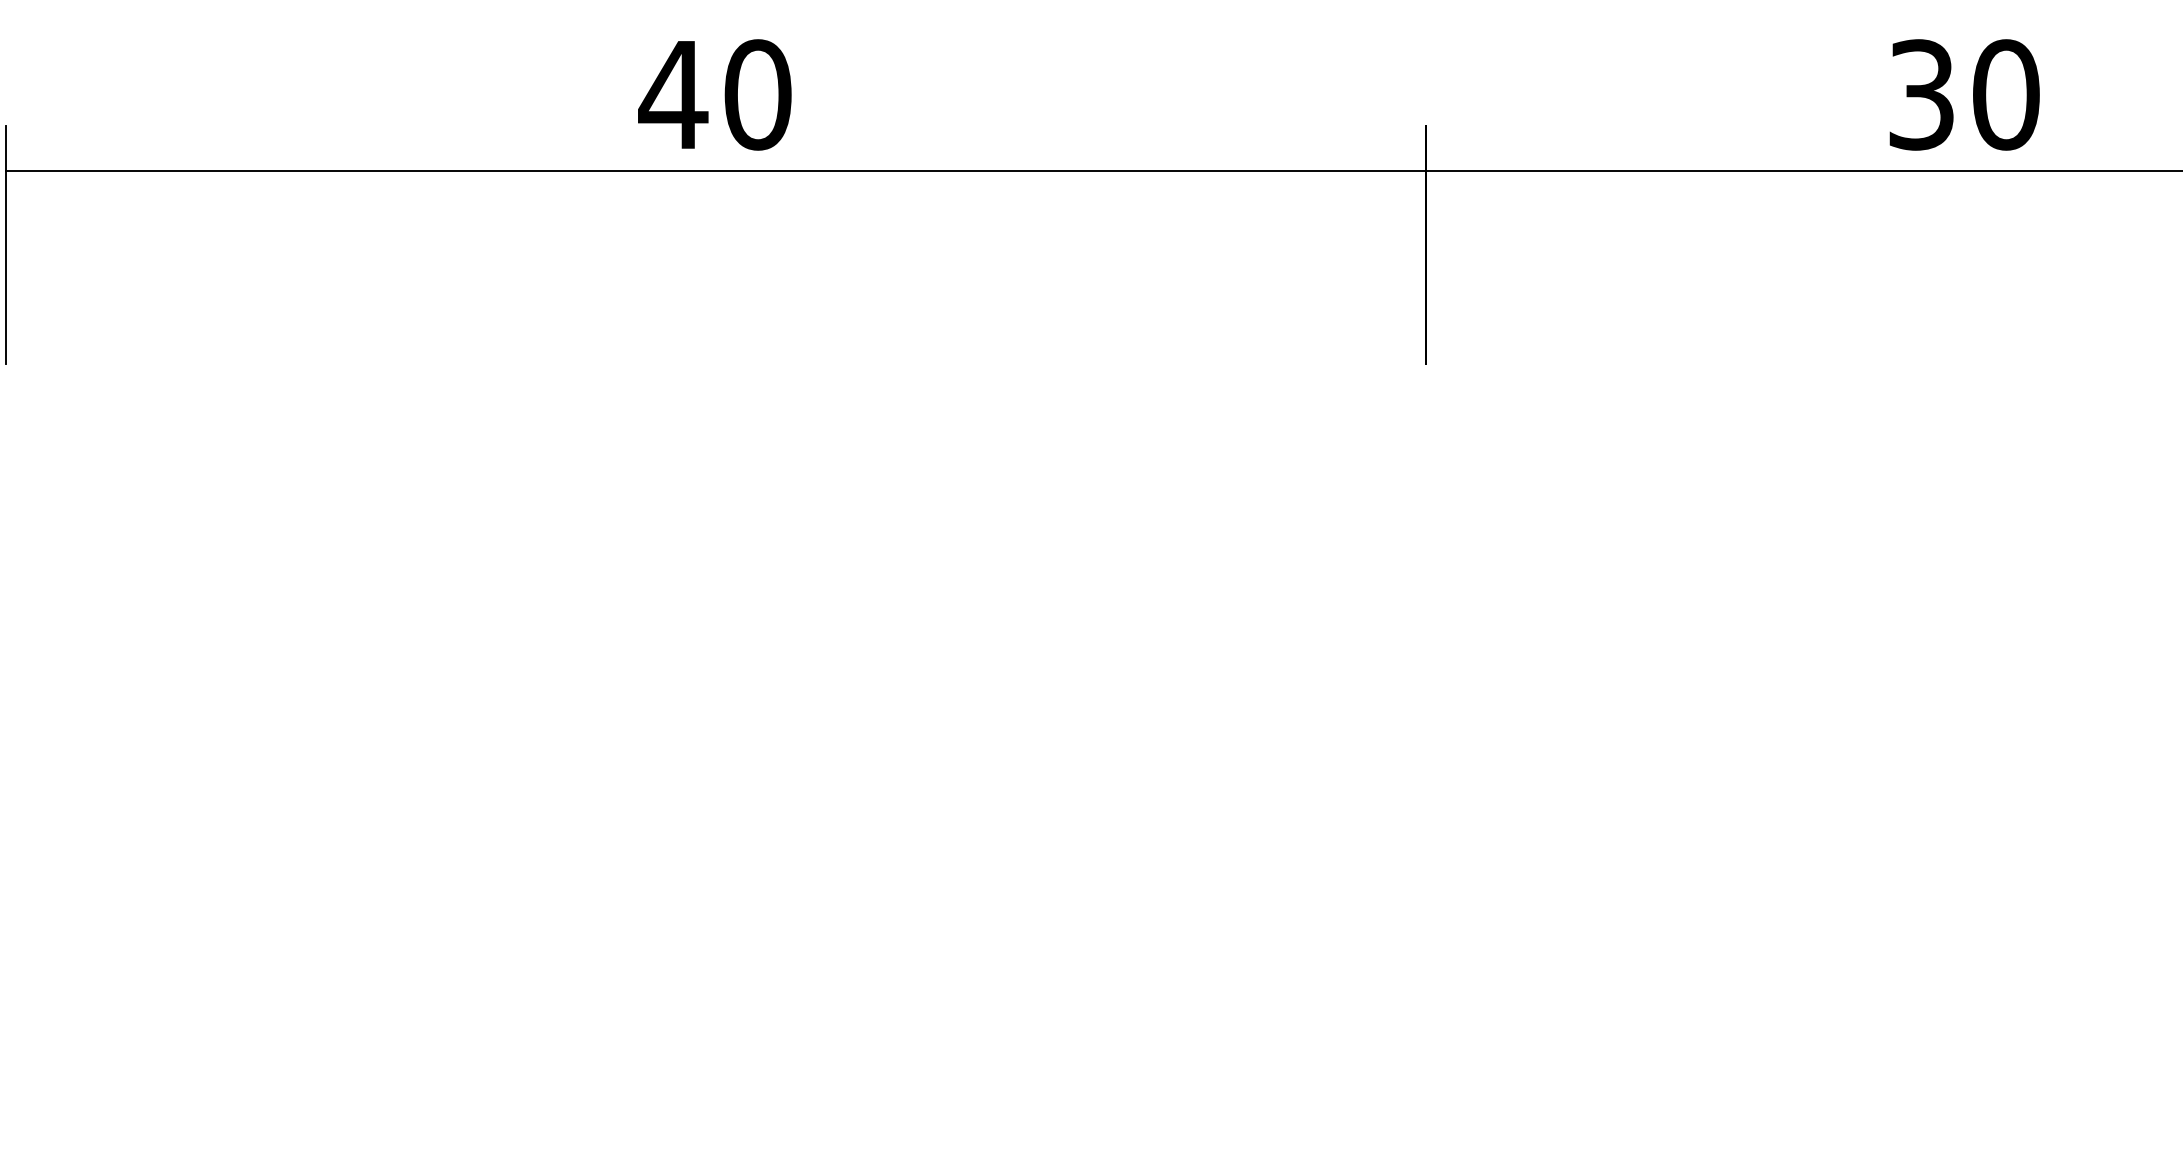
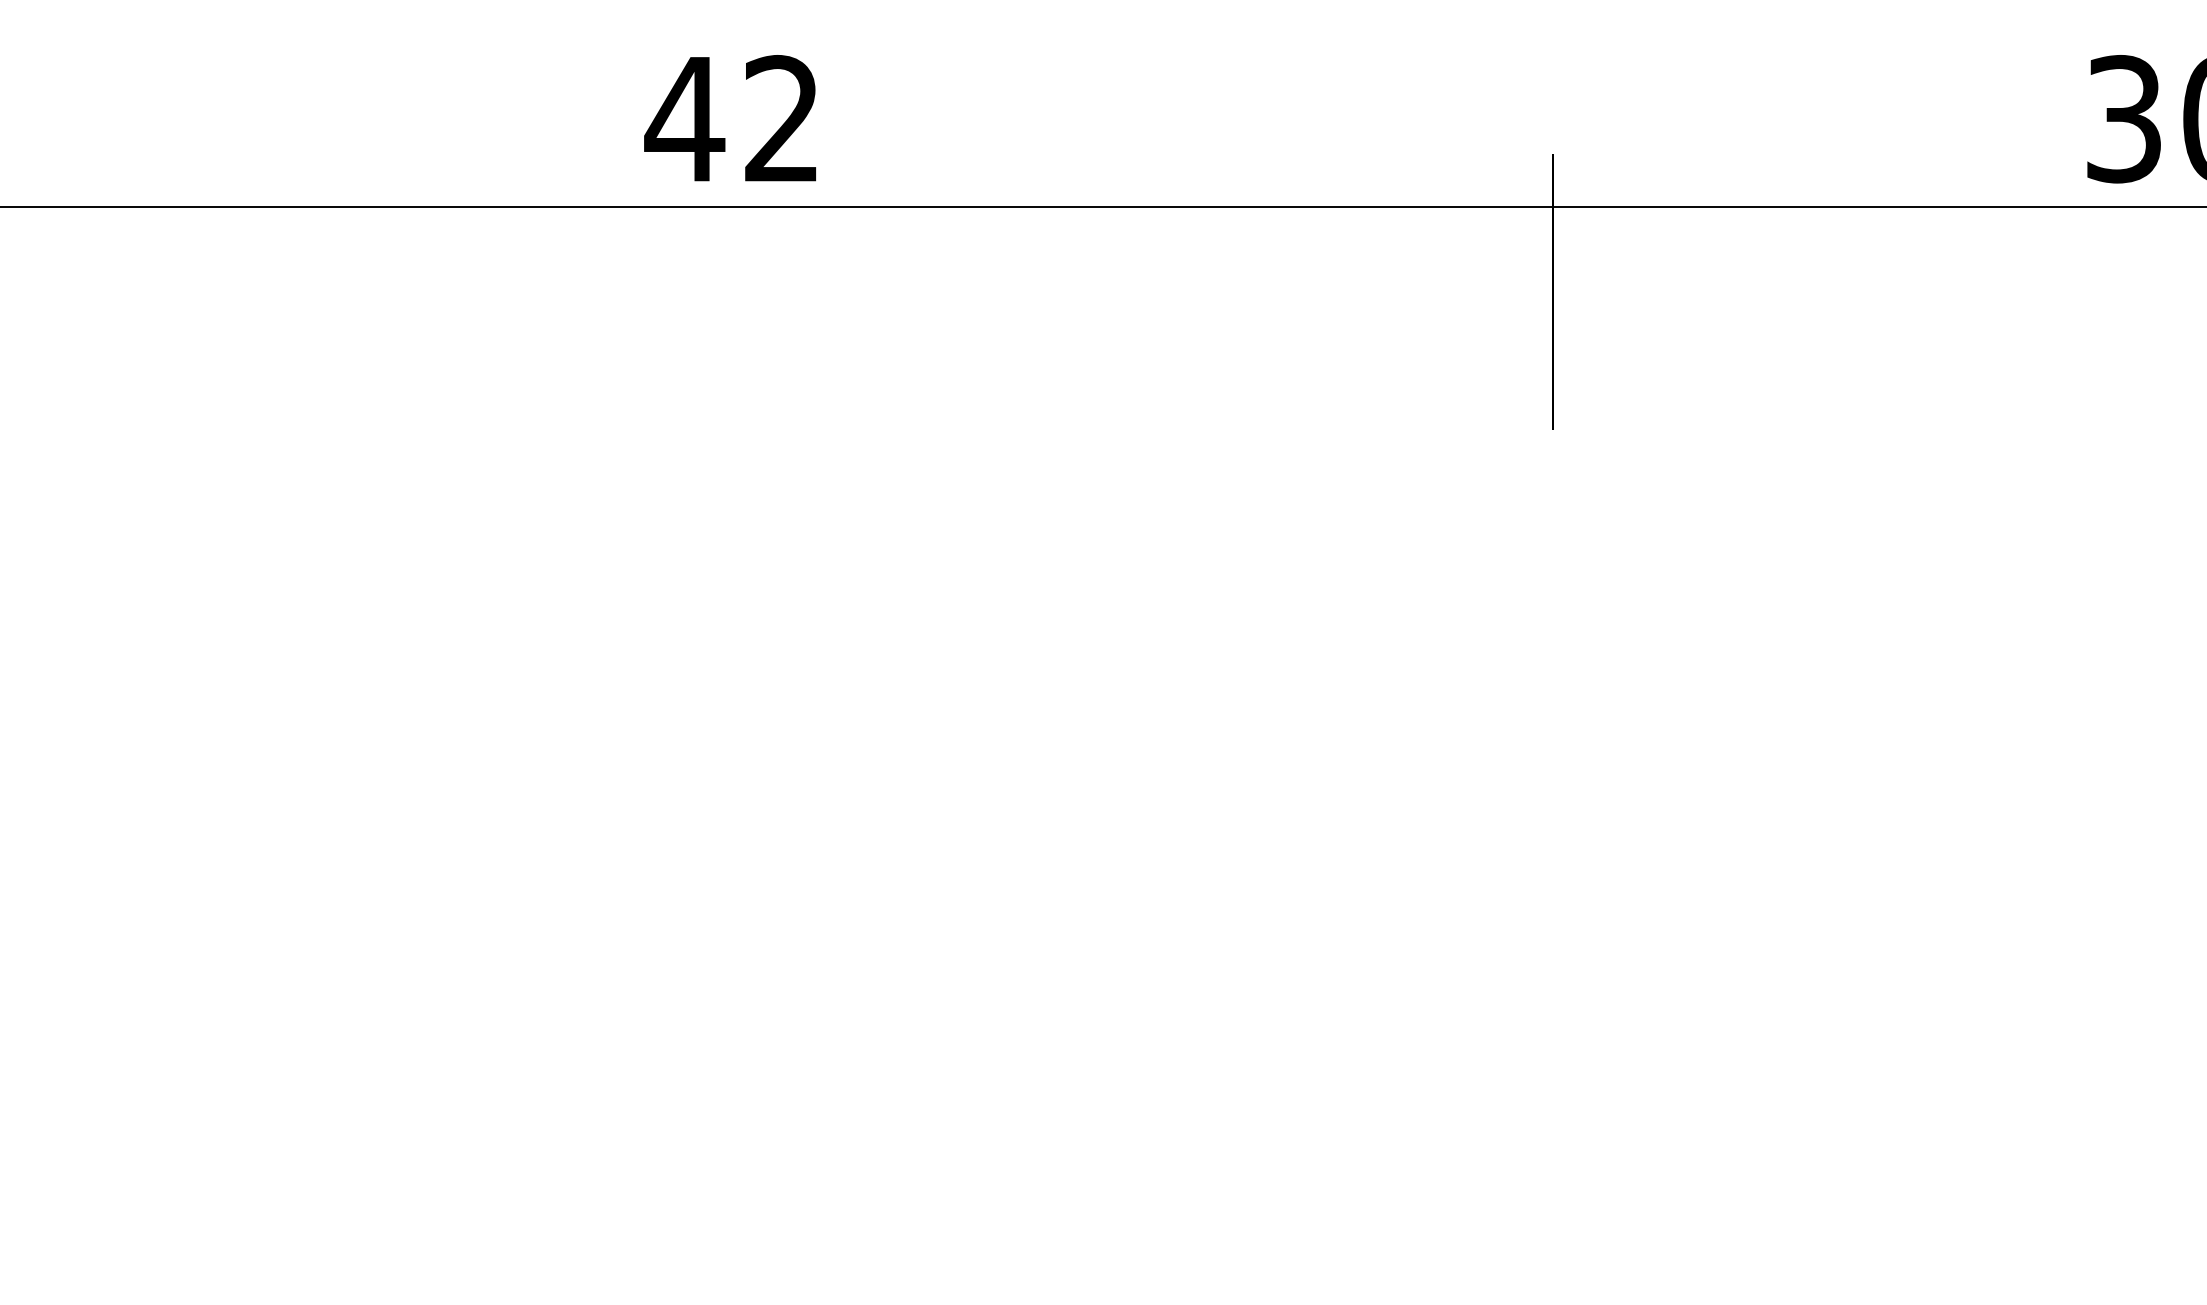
text: (757, 94) -> (781, 118), 40 -> 42

